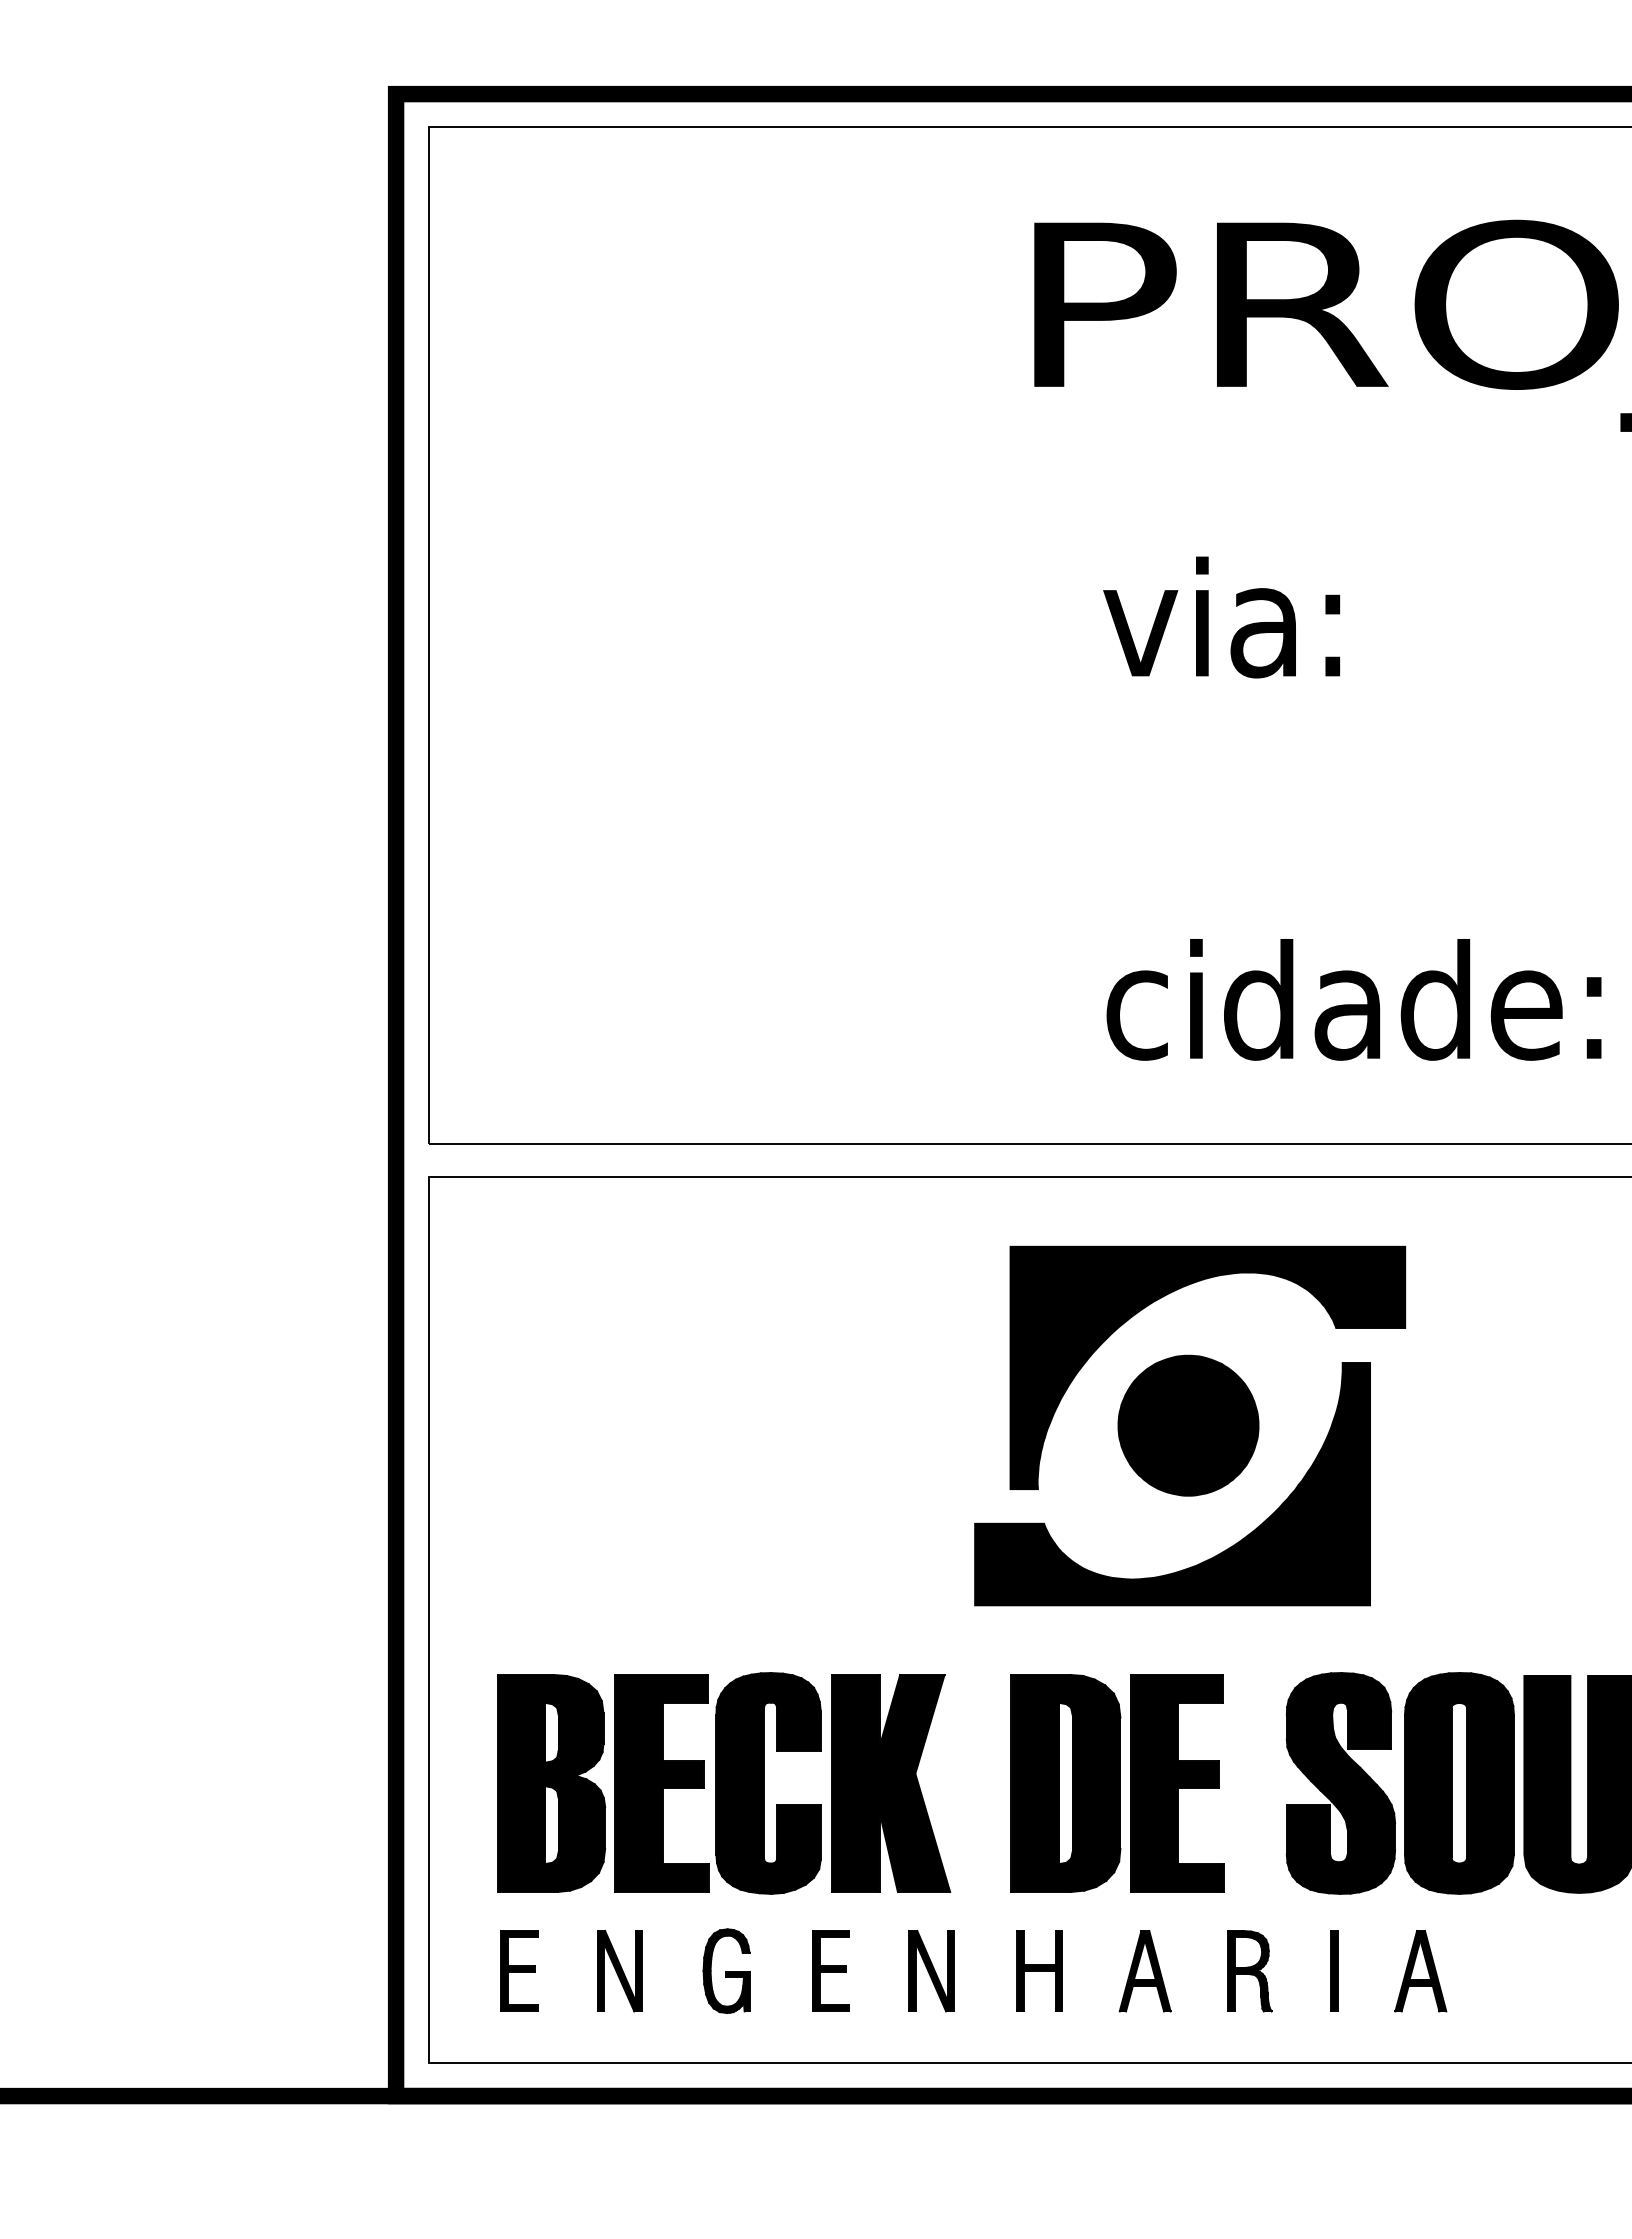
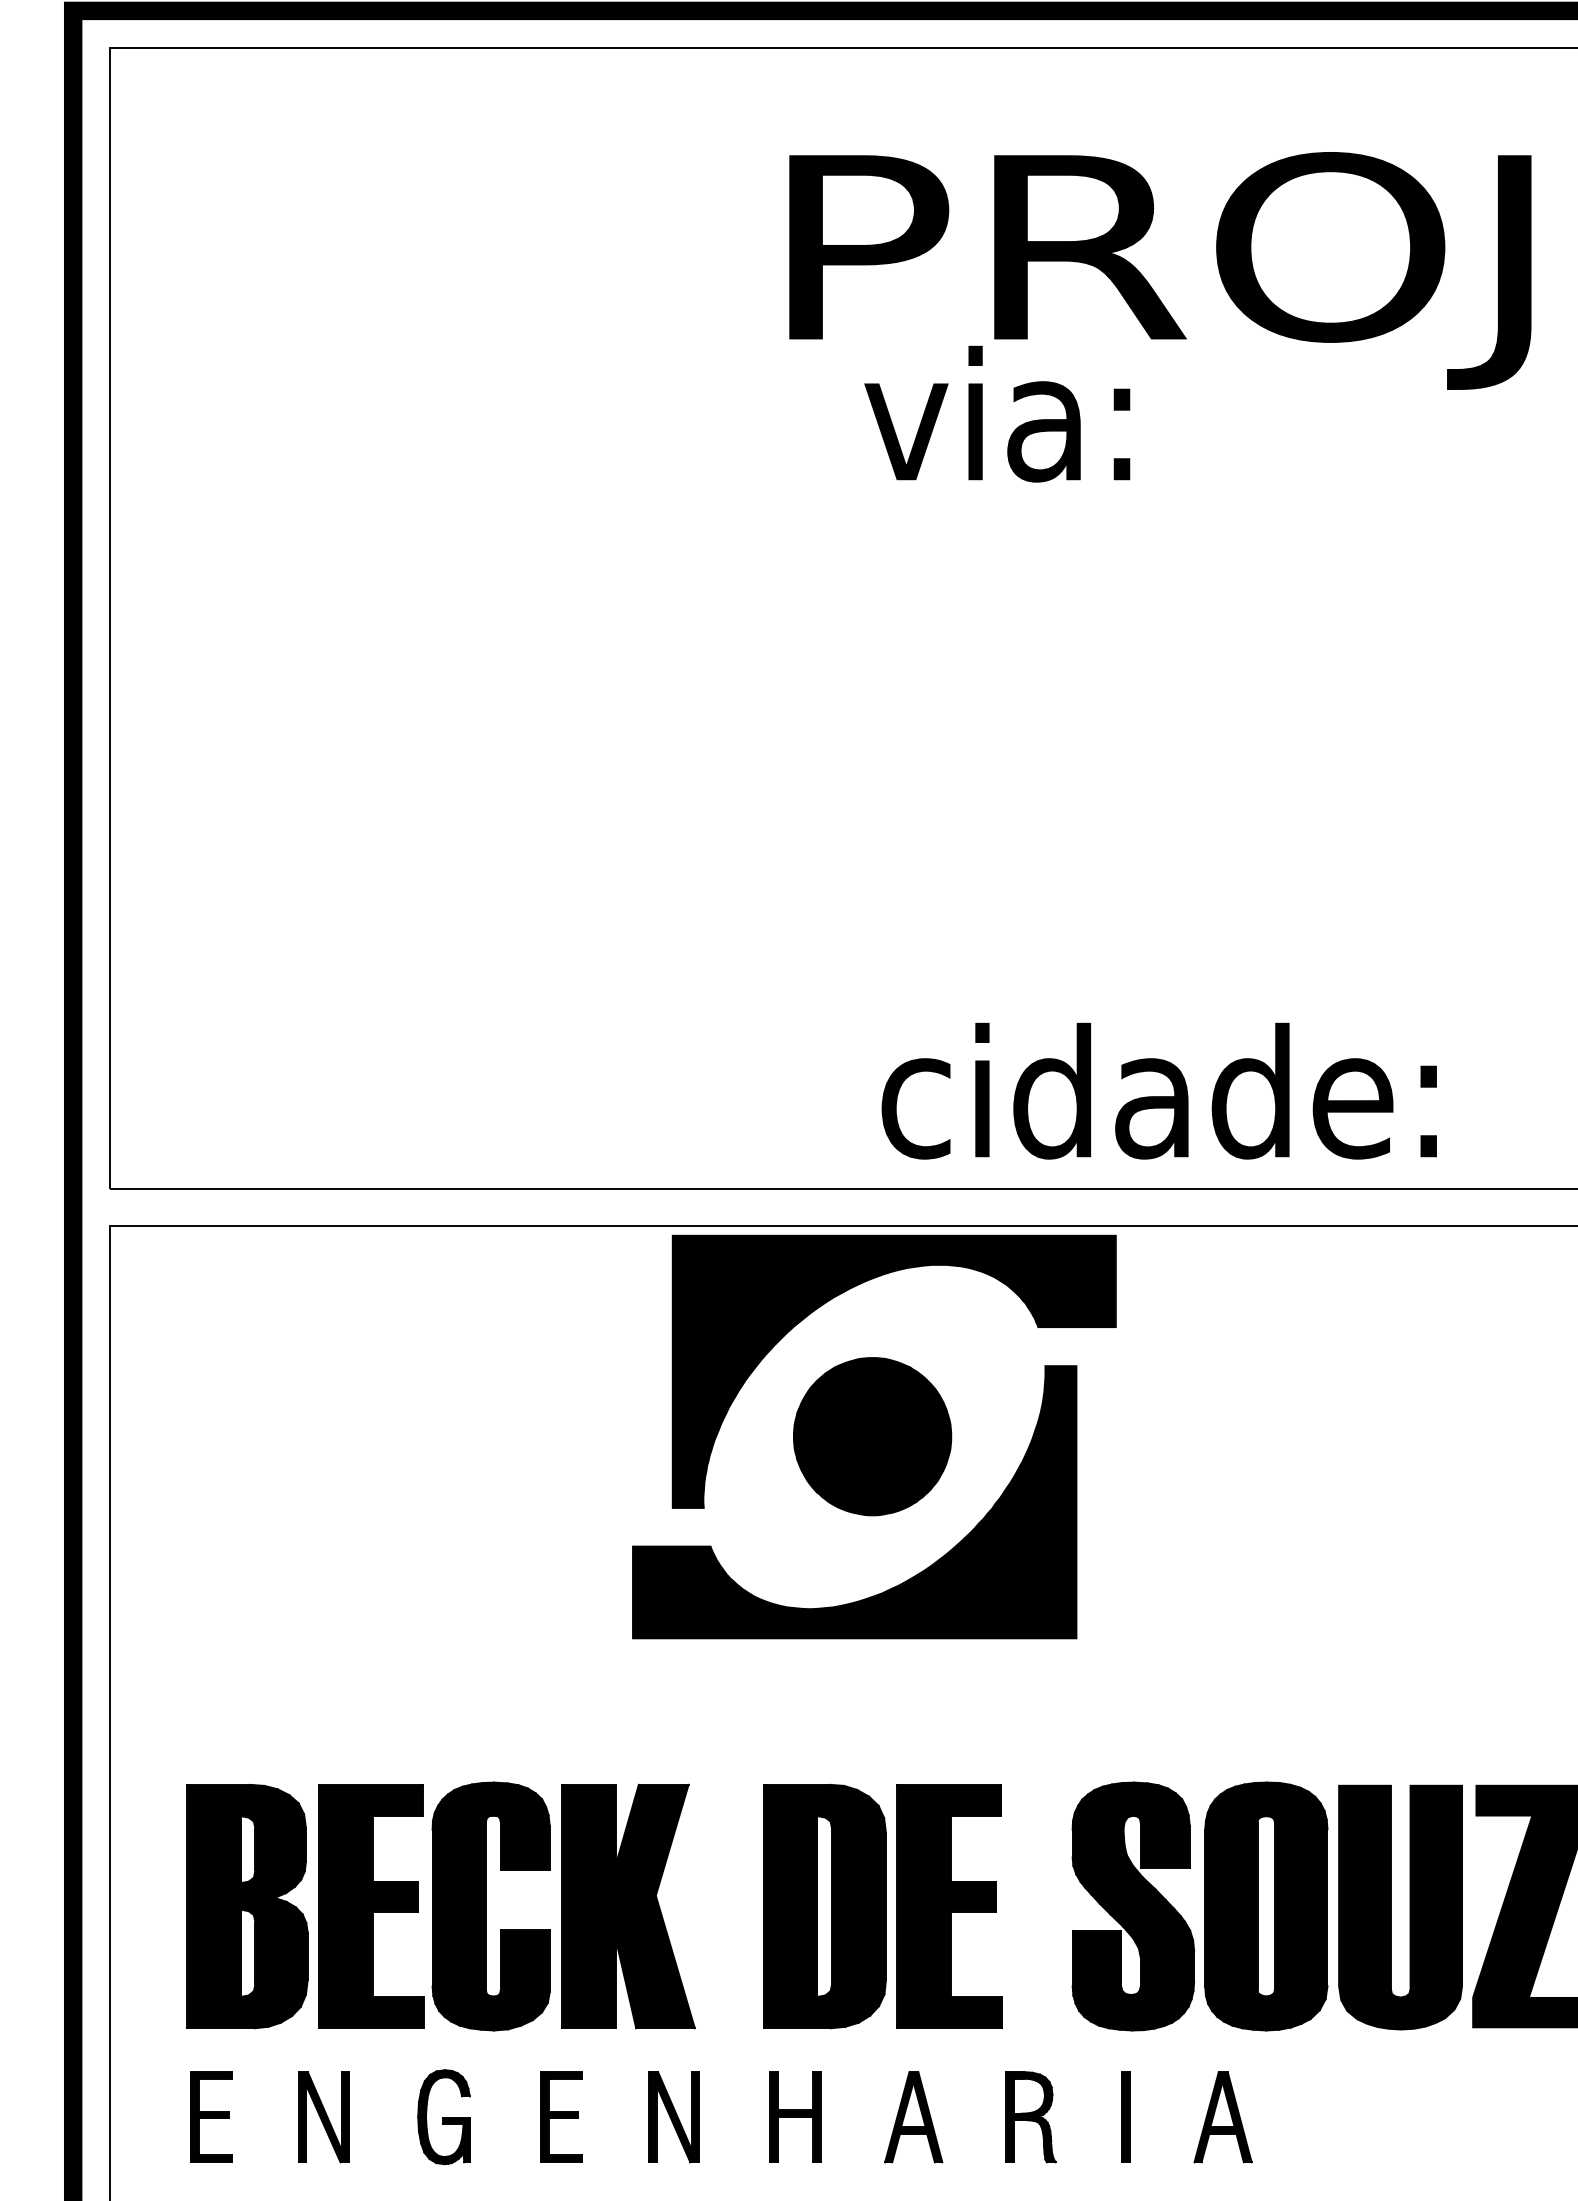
text: (1221, 617) -> (997, 414), moved
text: (1353, 999) -> (1158, 1090), moved
part: (1190, 1425) -> (874, 1436), moved

